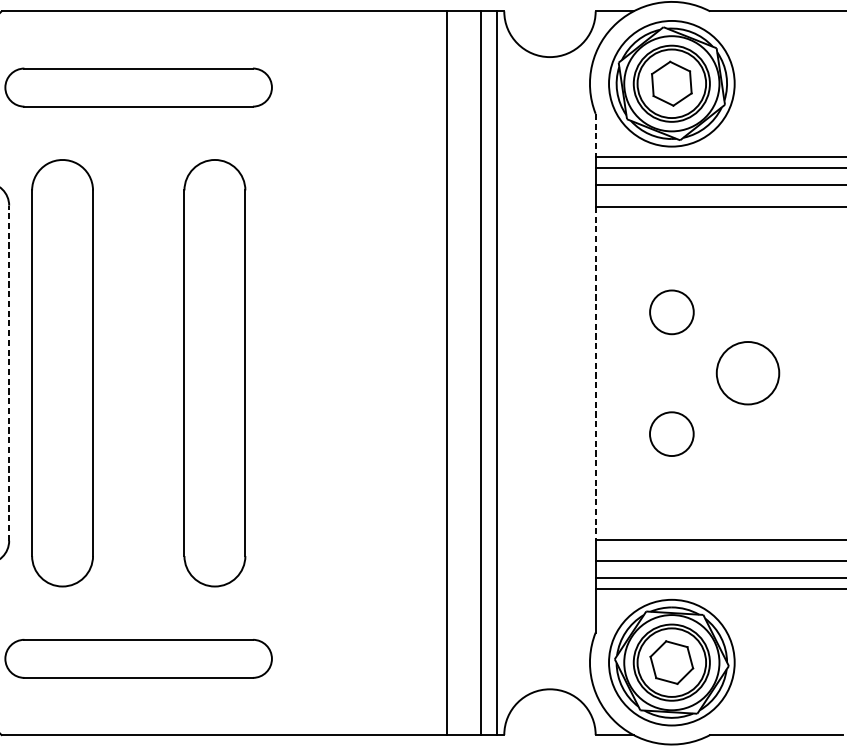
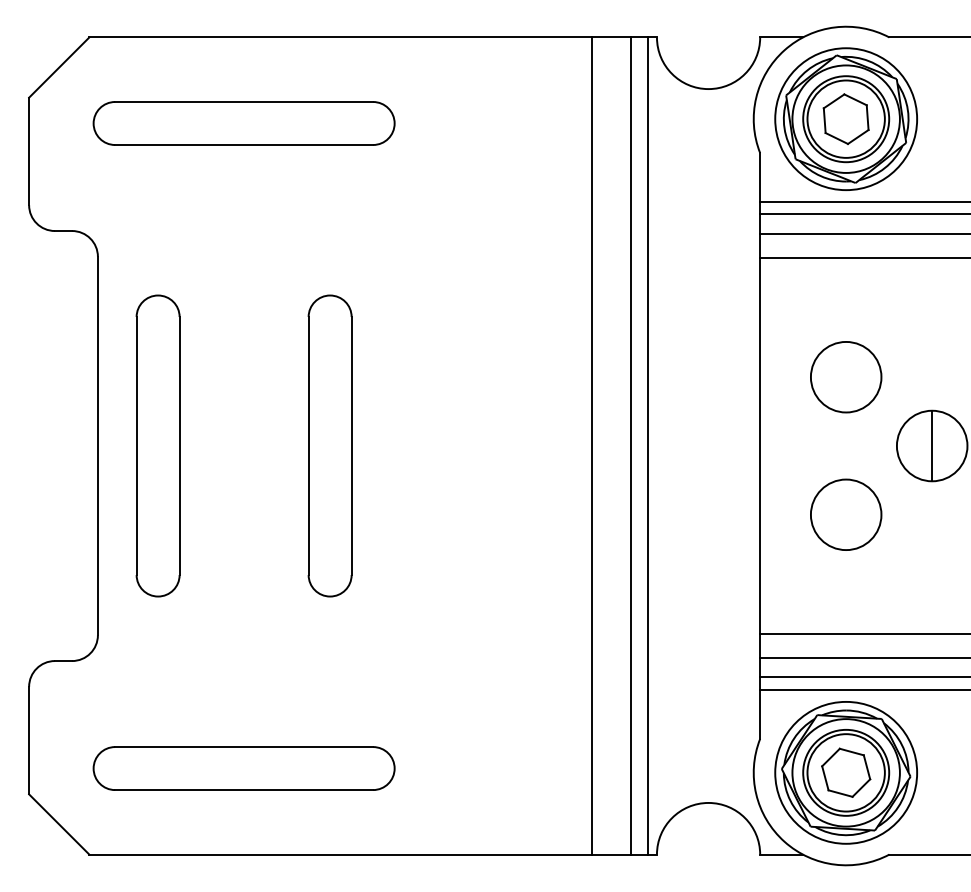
line: (595, 135) -> (760, 177), dashed -> solid
circle: (672, 312) -> (846, 377), size x1.43
line: (8, 372) -> (97, 445), dashed -> solid
part: (61, 372) -> (157, 445), size x0.62
part: (214, 372) -> (329, 445), size x0.62
line: (595, 372) -> (760, 445), dashed -> solid
line: (748, 372) -> (932, 445), added
circle: (671, 433) -> (845, 514), size x1.43

